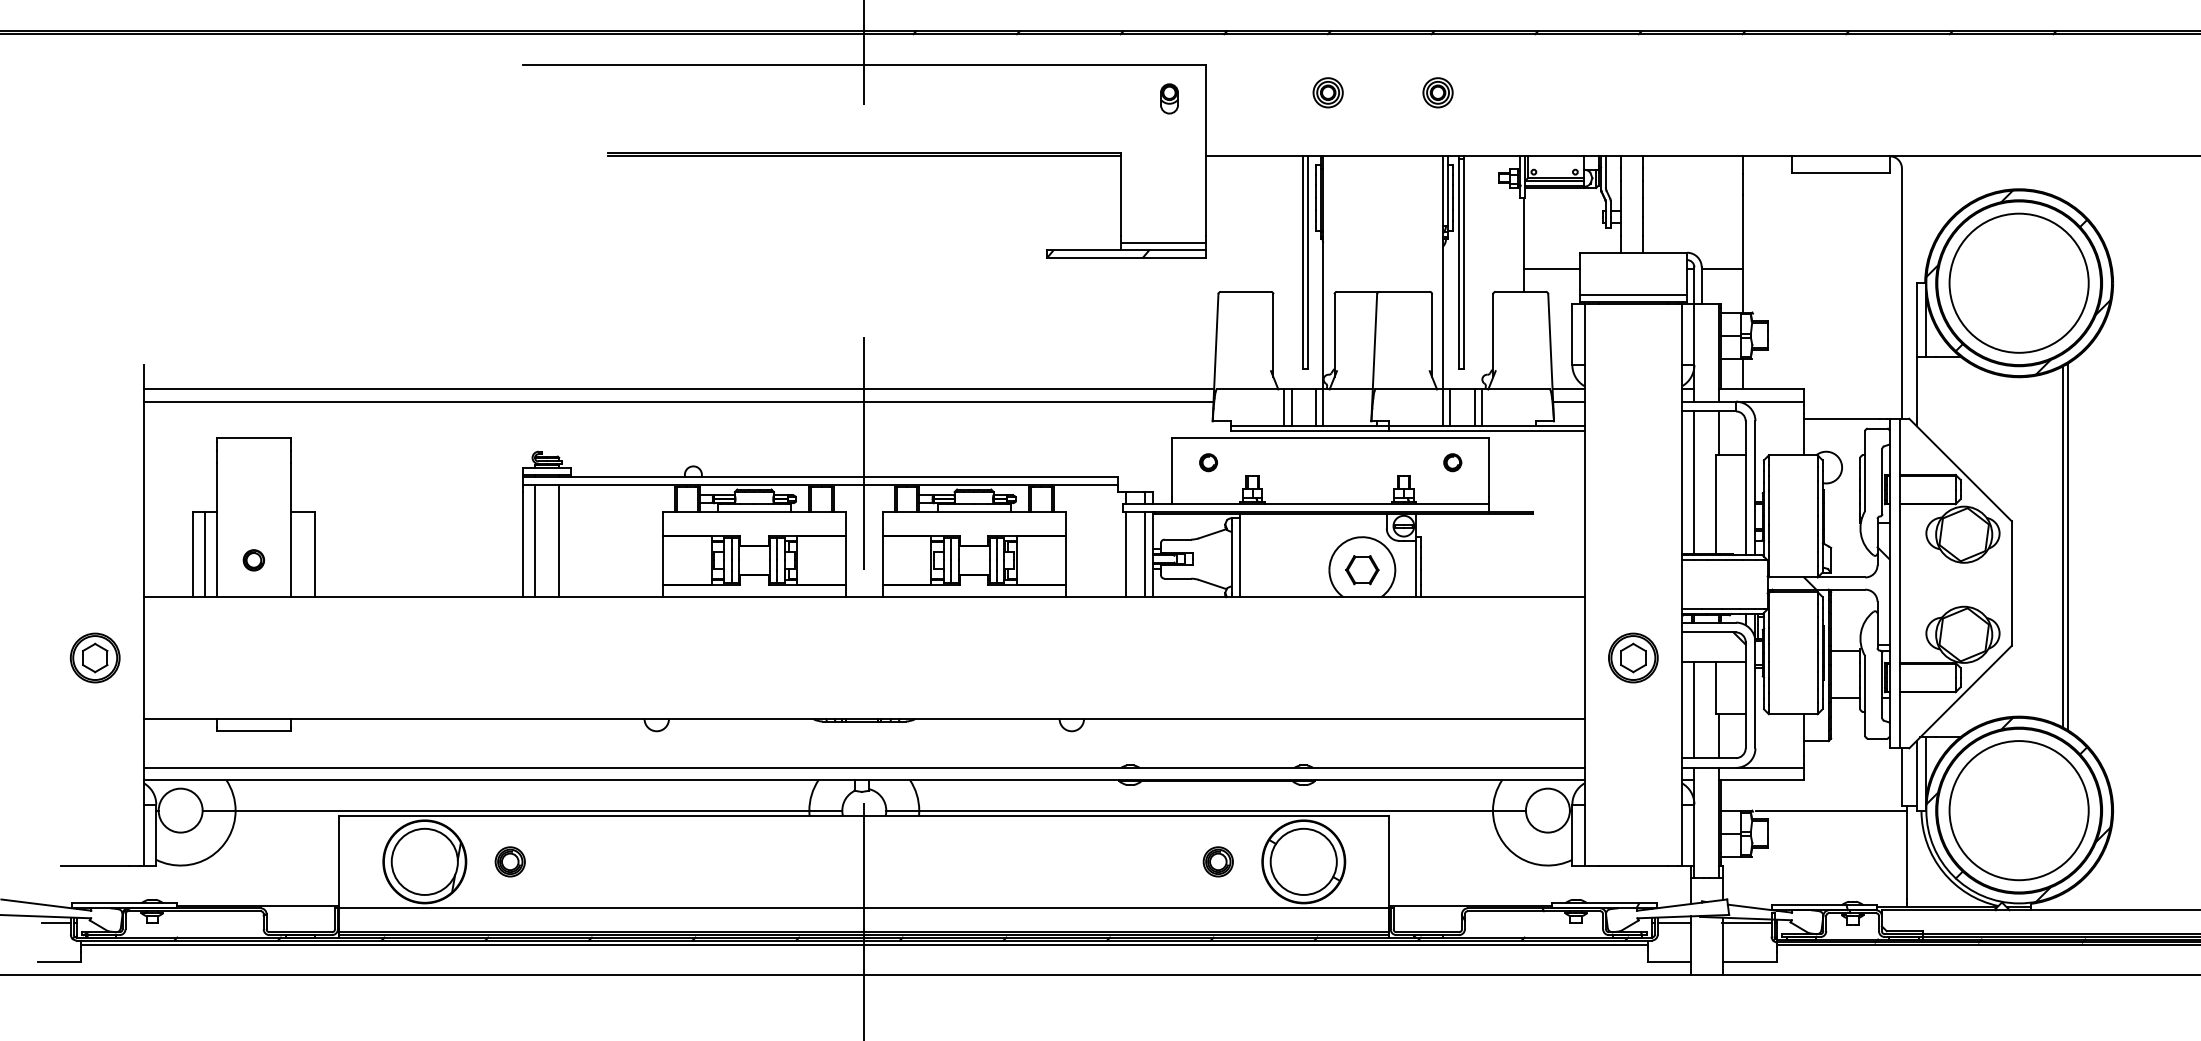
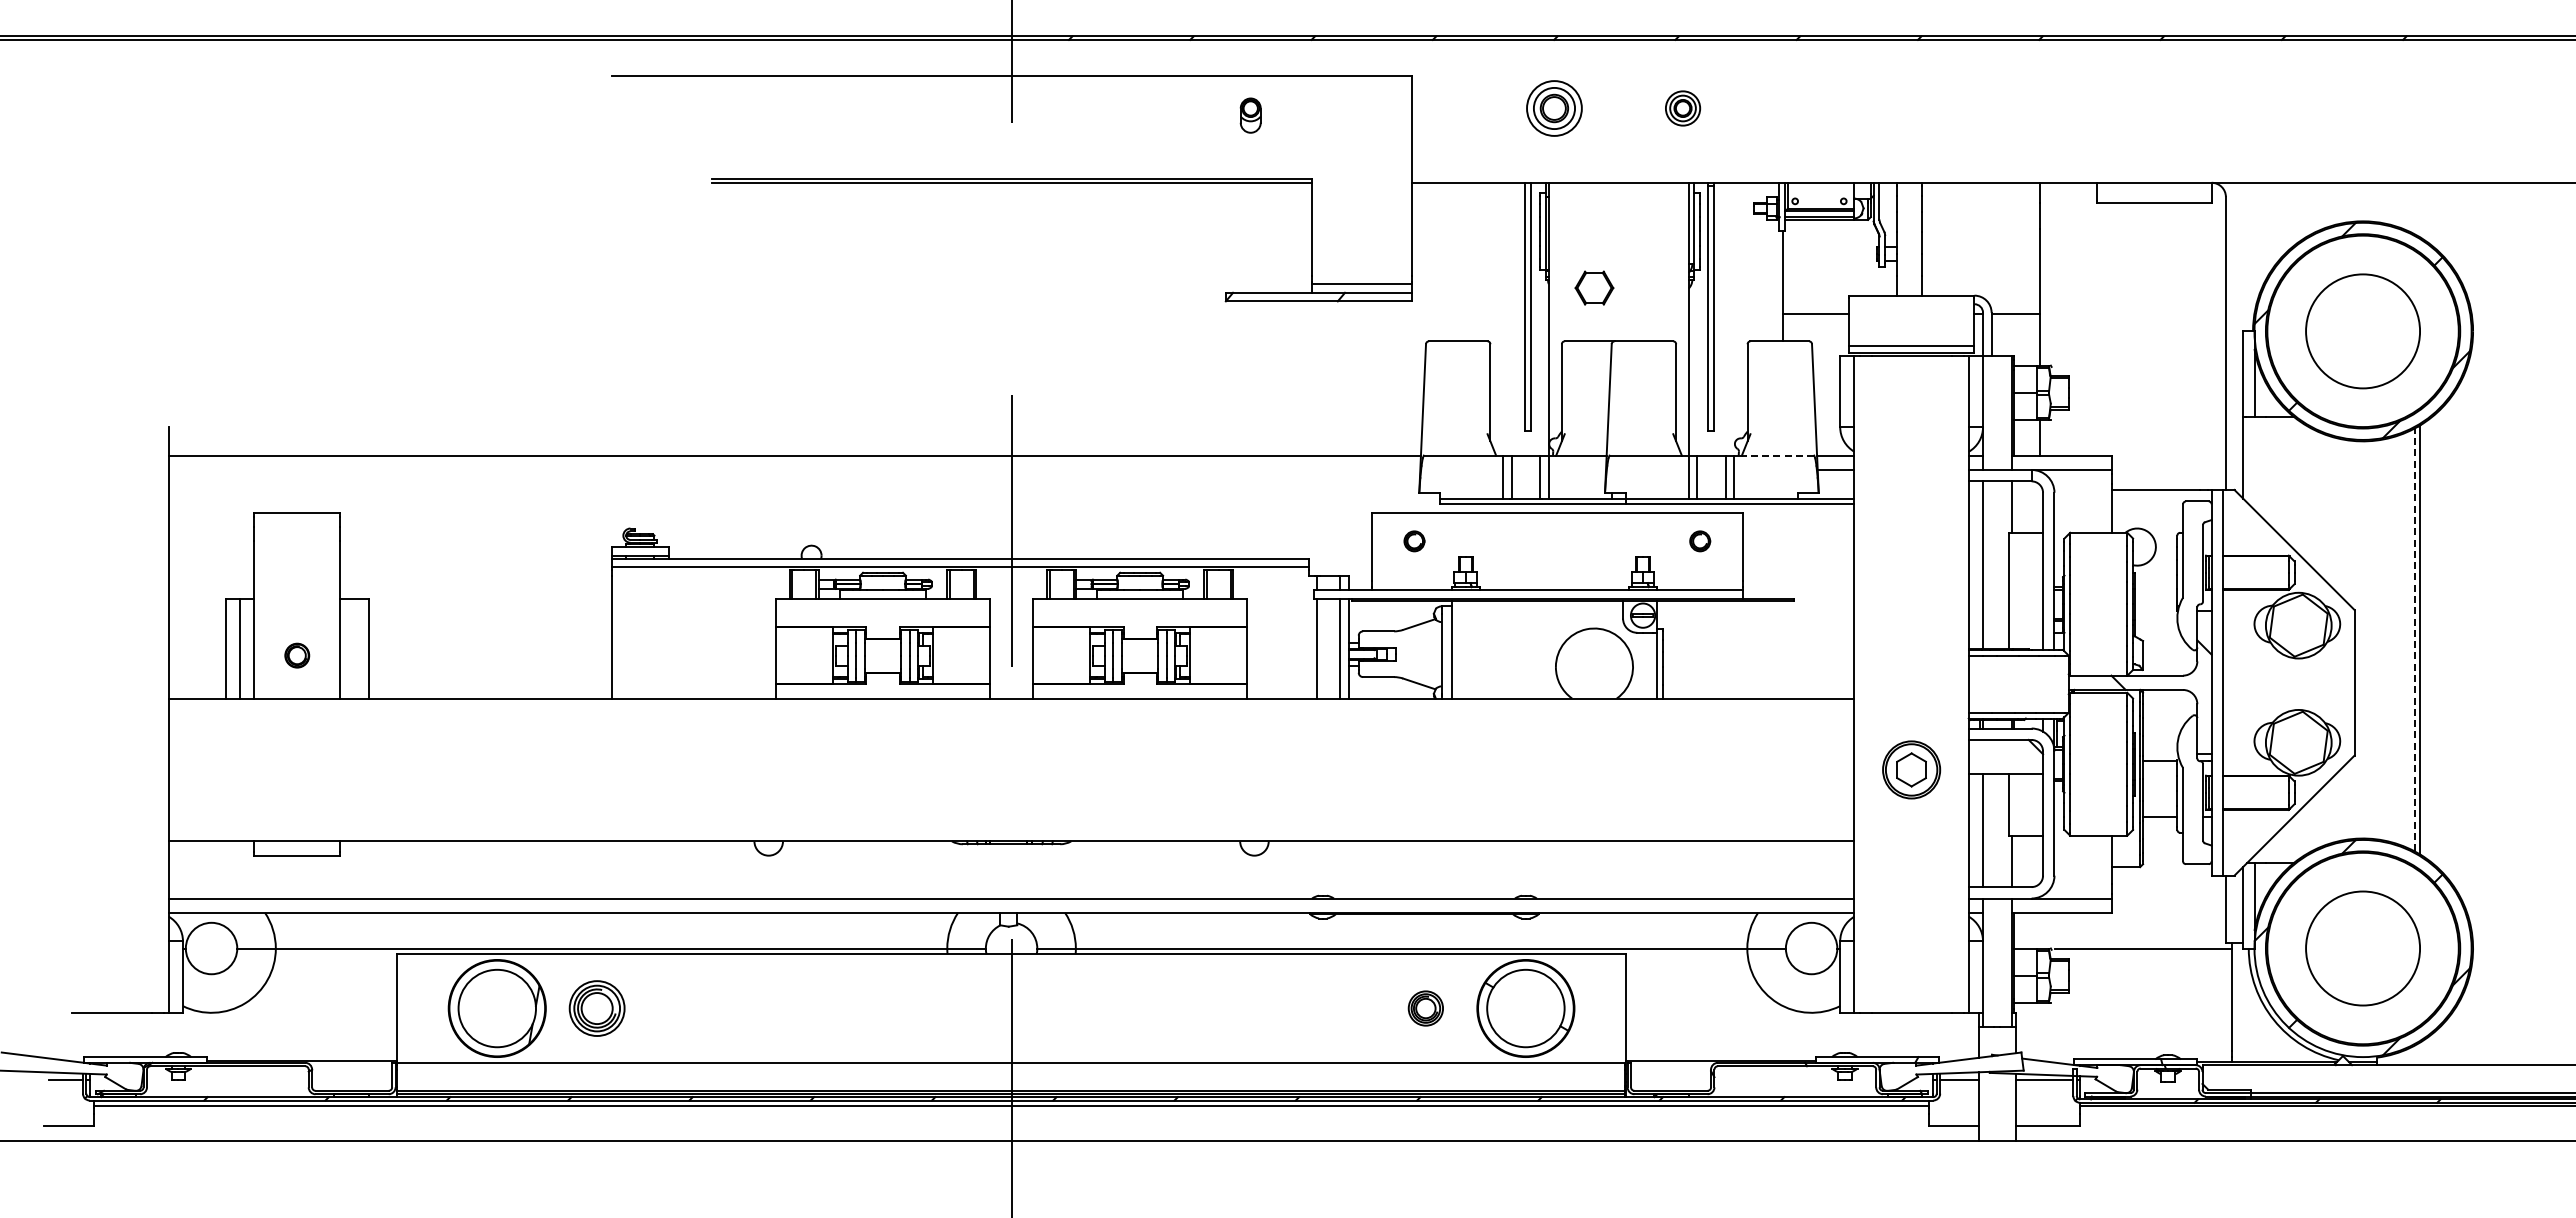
part: (1328, 92) -> (1554, 108), size x1.6
part: (1169, 98) -> (1250, 115), moved
circle: (2018, 283) -> (2362, 331), size x0.7
line: (1518, 389) -> (1777, 455), solid -> dashed
line: (678, 401) -> (794, 469), removed
line: (534, 540) -> (625, 632), removed
line: (559, 540) -> (654, 632), removed
line: (2063, 546) -> (2414, 639), solid -> dashed
part: (1362, 569) -> (1594, 287), moved
part: (95, 657) -> (111, 769), removed
circle: (2018, 810) -> (2362, 948), size x0.7
part: (510, 861) -> (597, 1008), size x1.6

